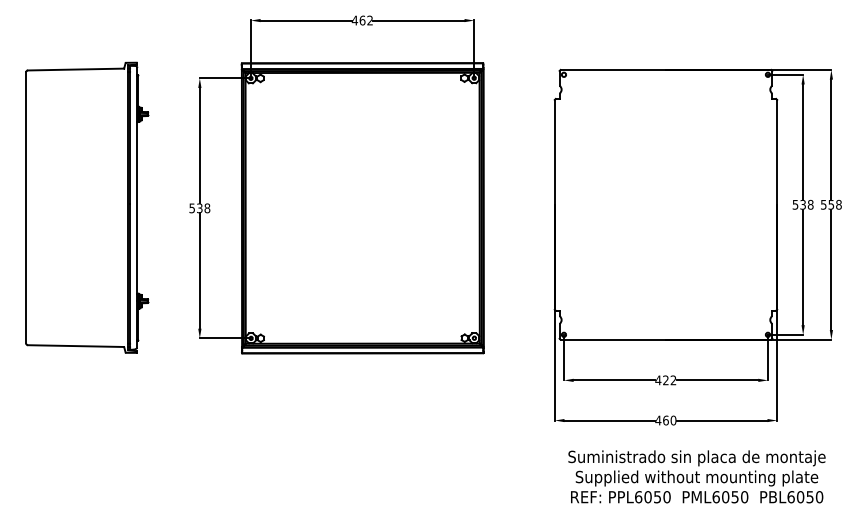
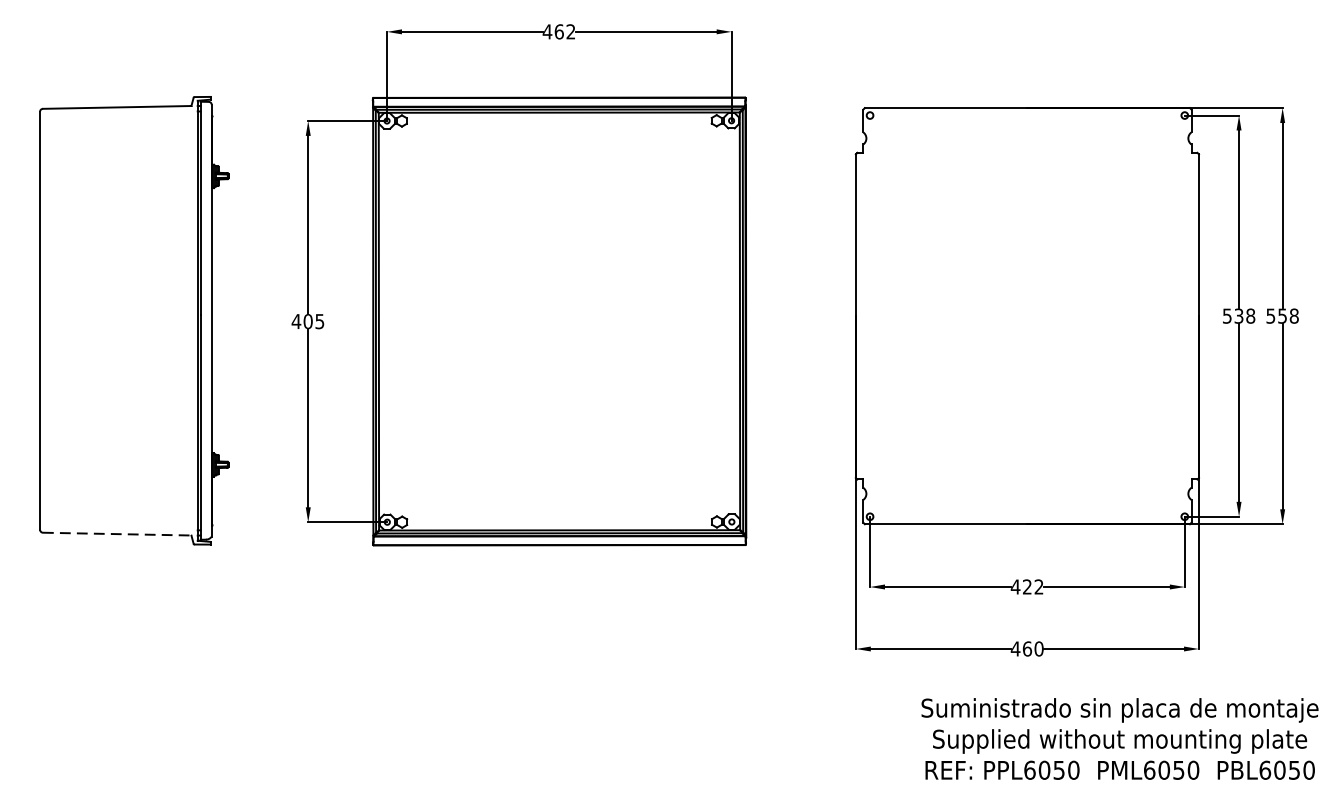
text: (199, 208) -> (307, 321), 538 -> 405
line: (76, 346) -> (117, 534), solid -> dashed
text: (696, 476) -> (1119, 738), moved

